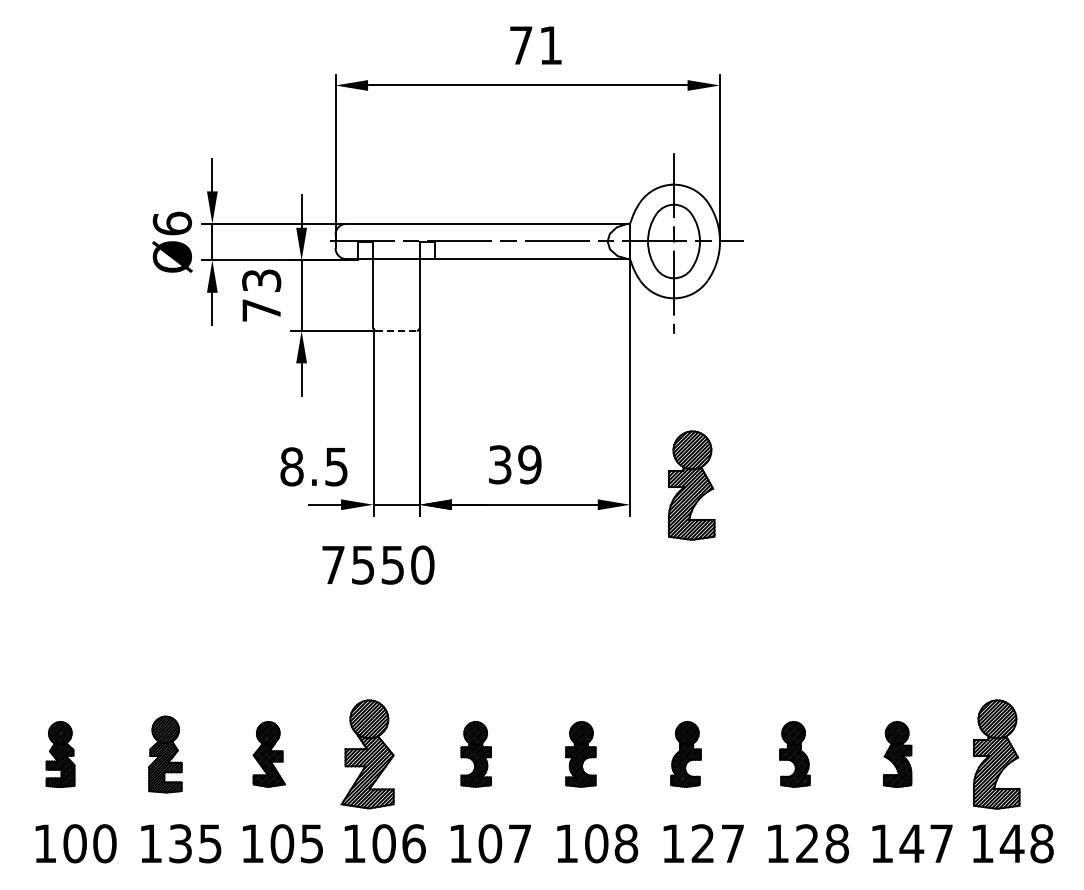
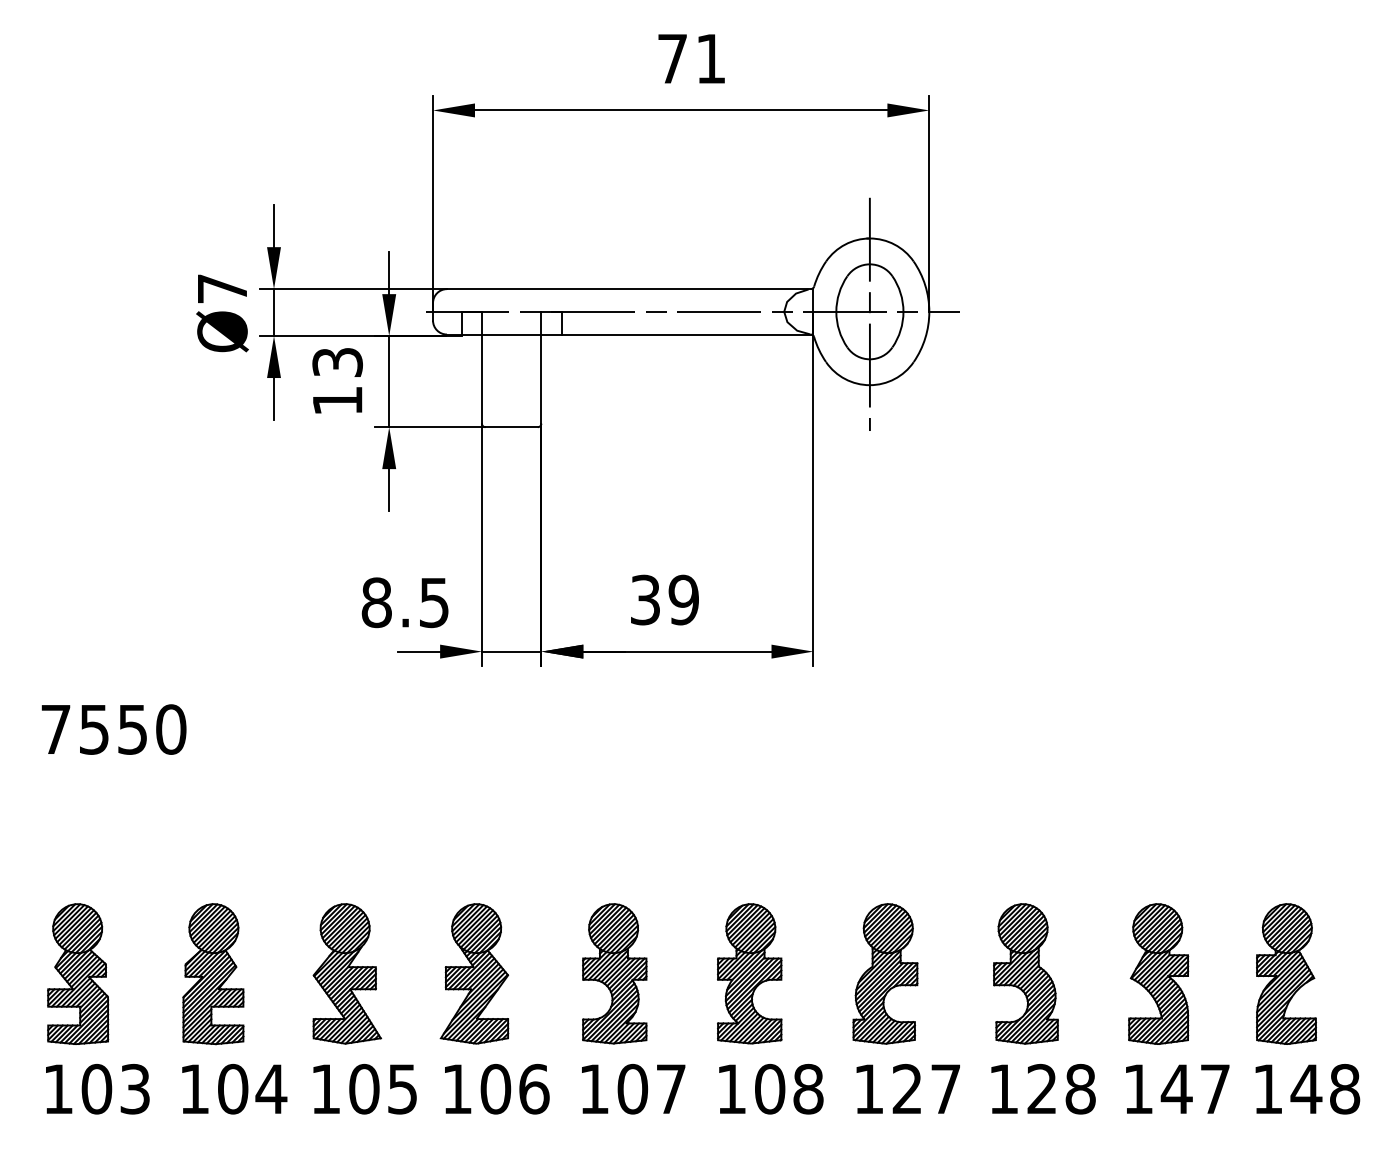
text: (172, 223) -> (222, 288), Ø6 -> Ø7
text: (261, 310) -> (337, 400), 73 -> 13
line: (396, 330) -> (511, 426), dashed -> solid
part: (691, 485) -> (892, 626), removed
text: (378, 564) -> (114, 728), moved
part: (60, 754) -> (77, 974), size x1.67
part: (165, 754) -> (213, 974), size x1.43
part: (269, 754) -> (347, 974), size x1.67
part: (475, 754) -> (613, 974), size x1.67
part: (580, 754) -> (749, 974), size x1.67
part: (685, 754) -> (884, 974), size x1.67
part: (794, 754) -> (1025, 974), size x1.67
part: (897, 754) -> (1158, 974), size x1.67
text: (104, 843) -> (134, 1088), 100 -> 103
text: (195, 843) -> (252, 1088), 135 -> 104

